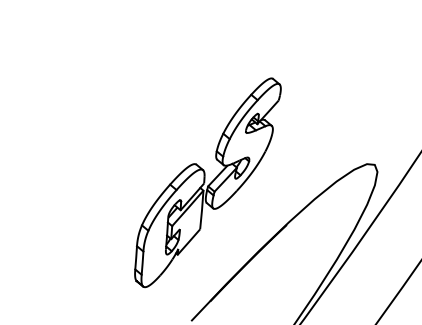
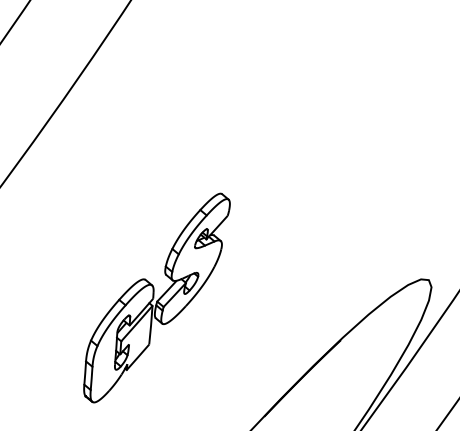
part: (207, 182) -> (156, 297), moved

